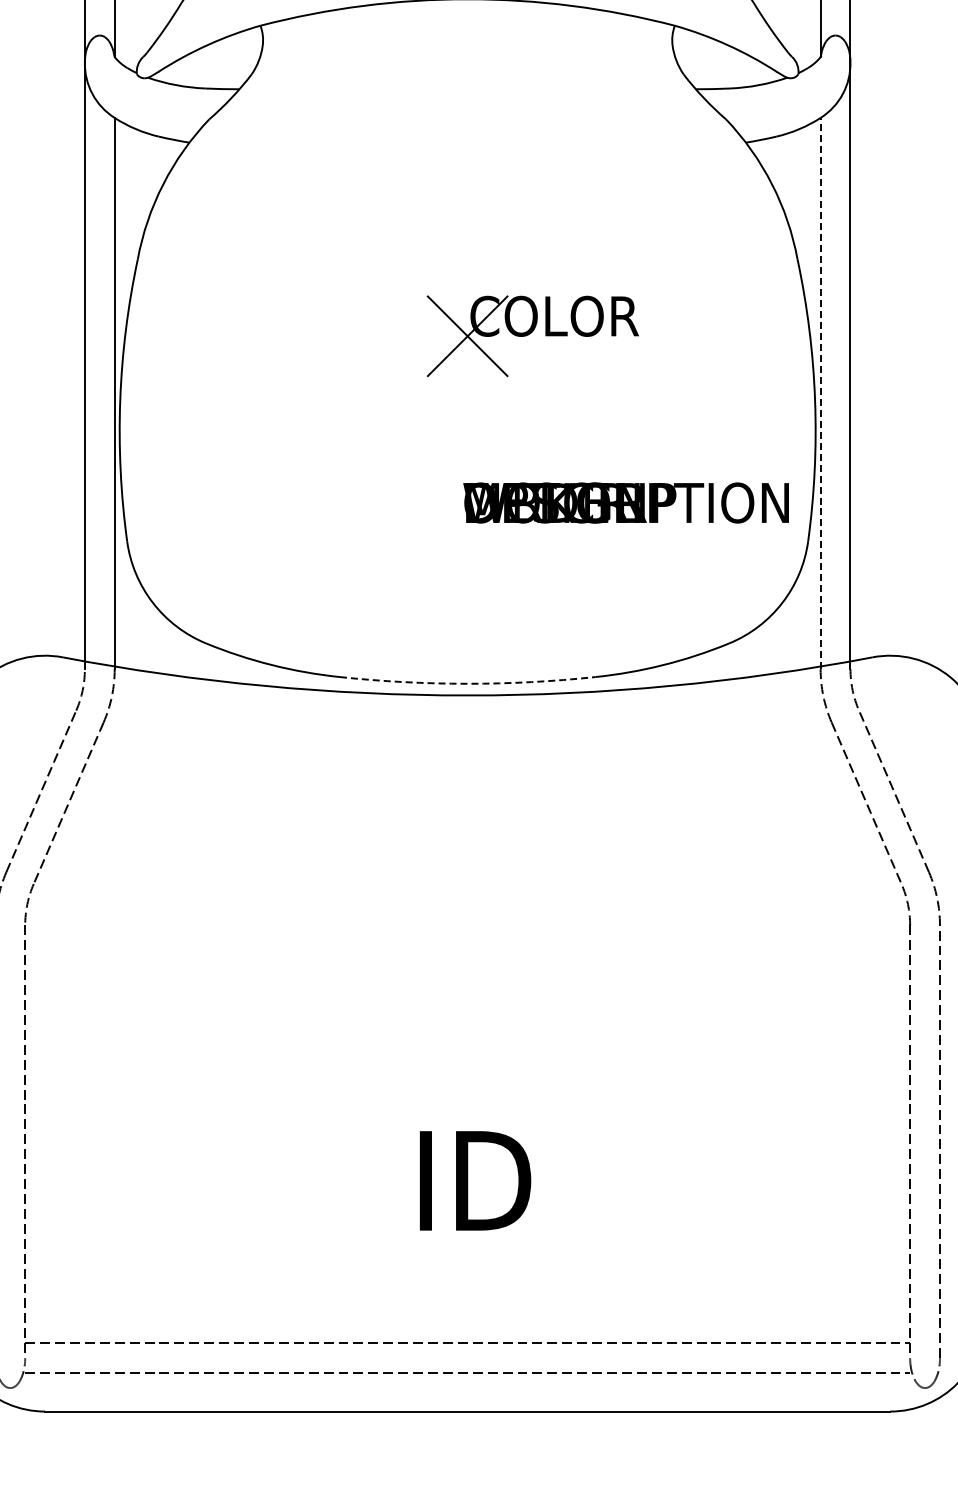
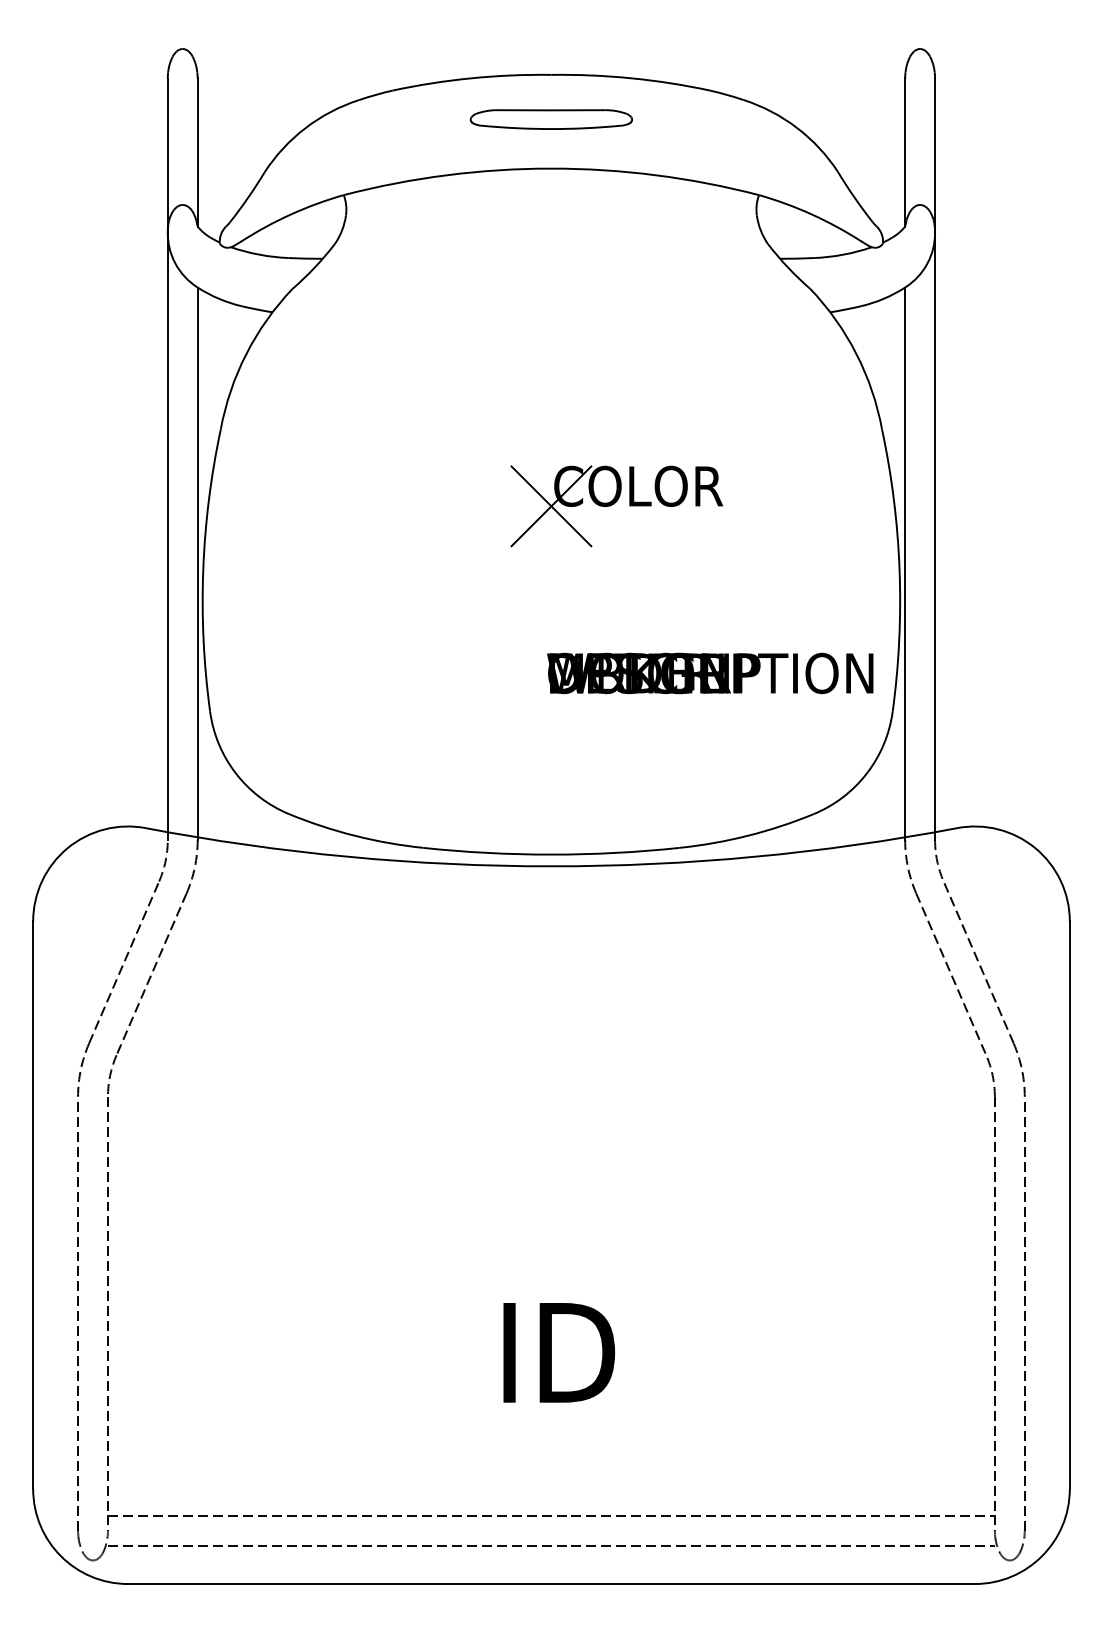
line: (820, 393) -> (905, 563), dashed -> solid
arc: (467, 683) -> (551, 854), dashed -> solid

